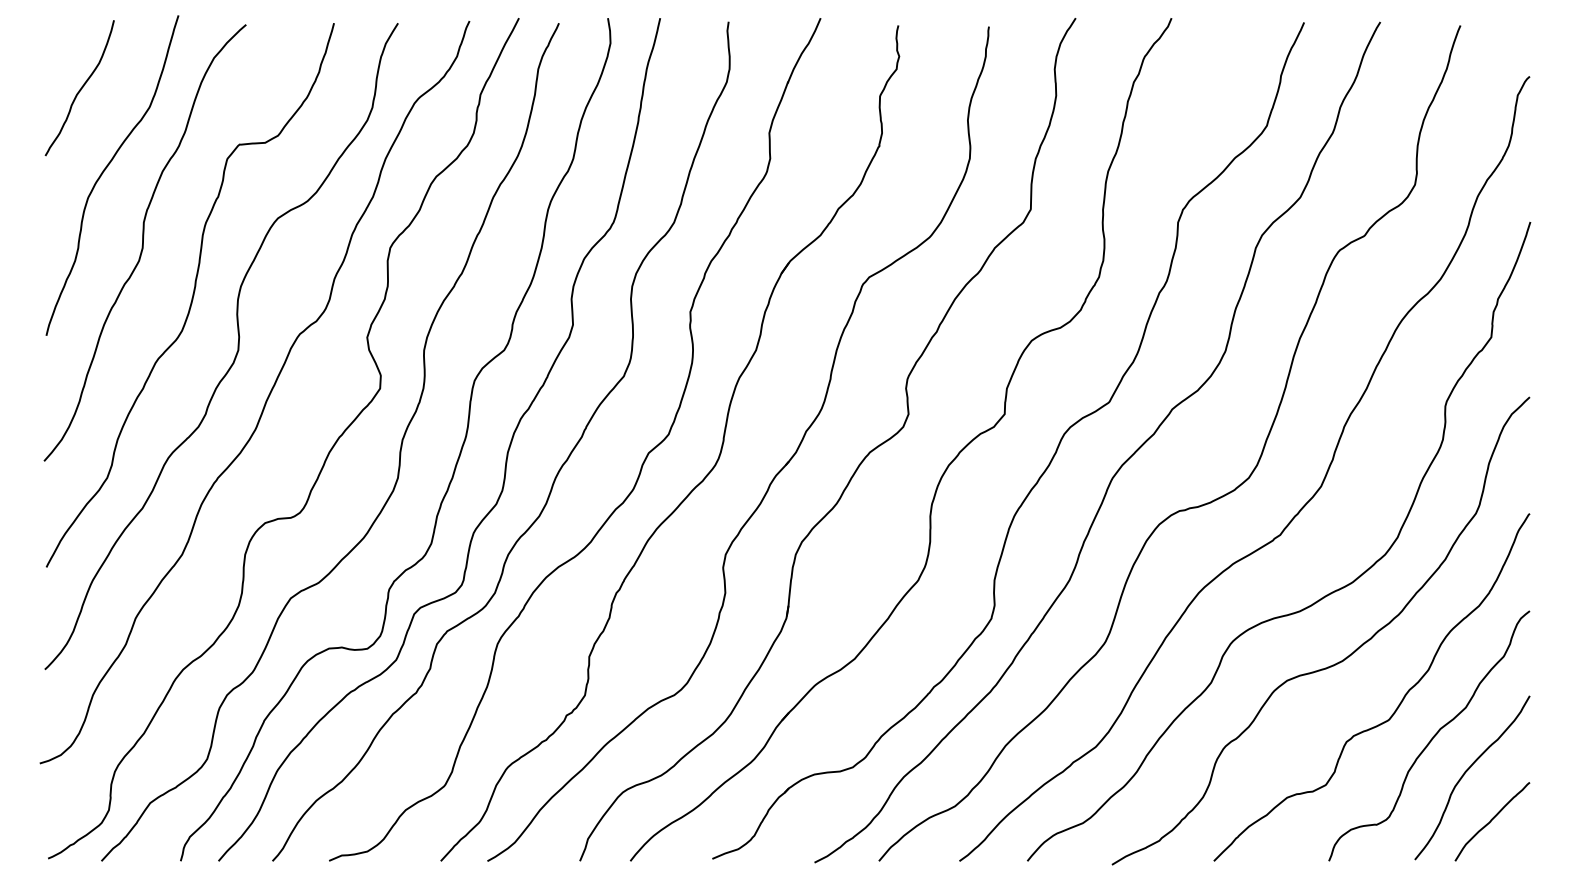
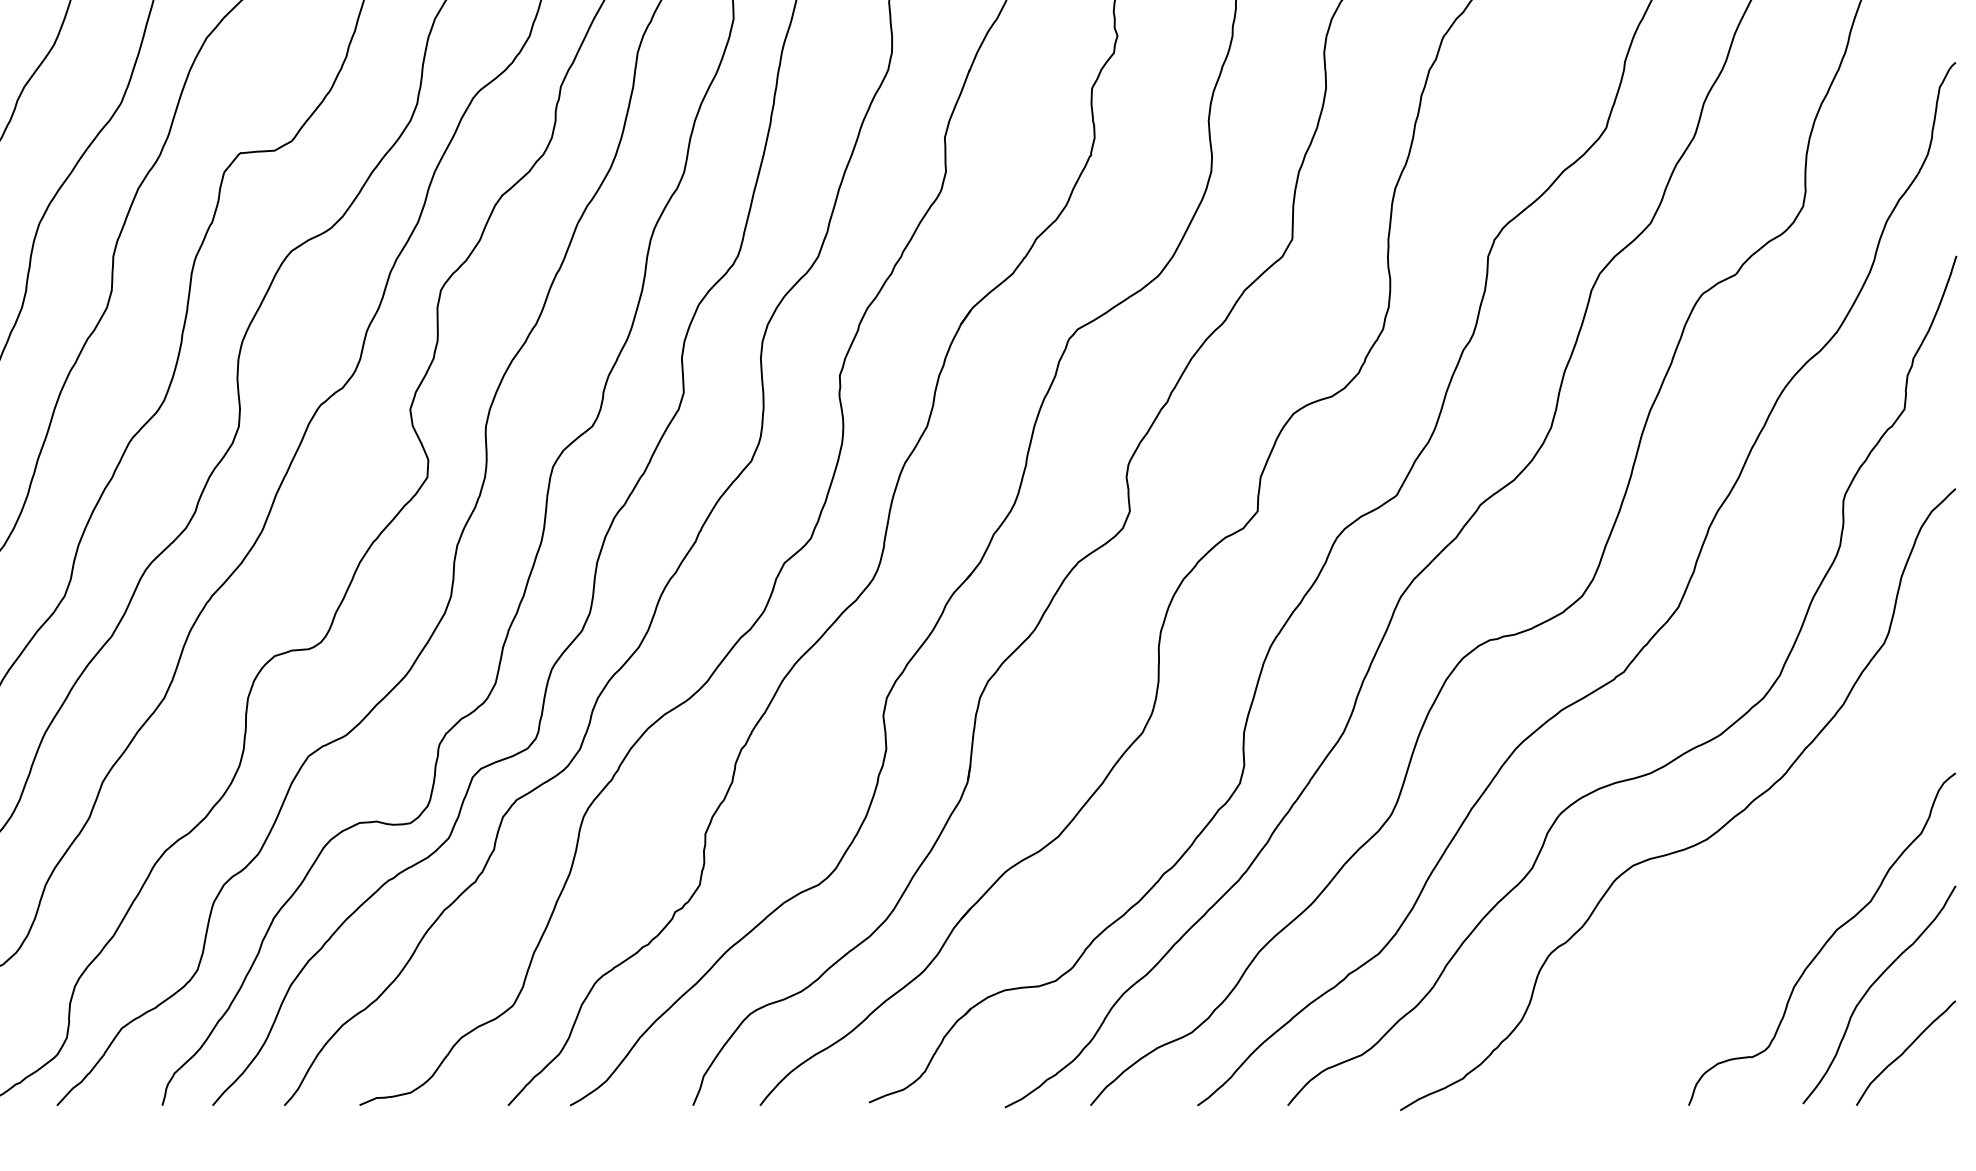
curve: (1398, 704) -> (1781, 897), removed

